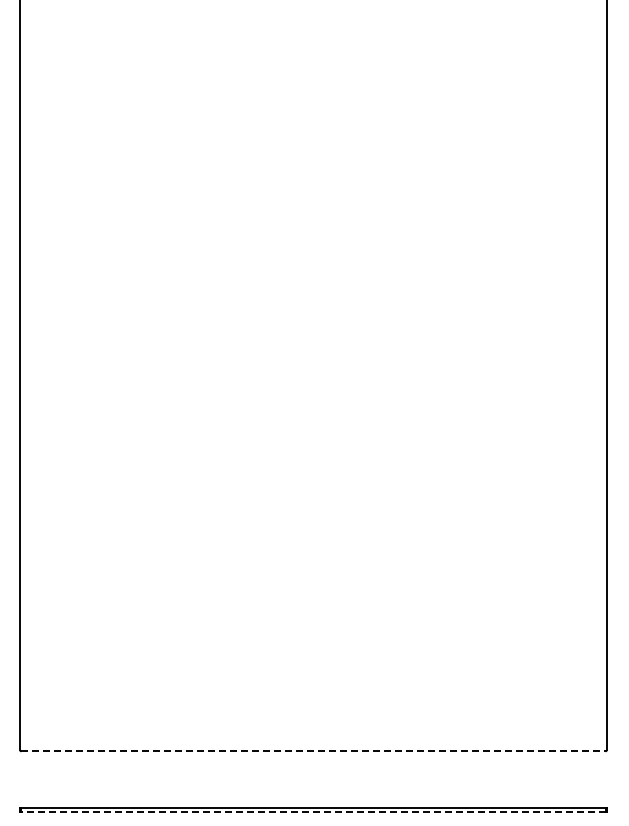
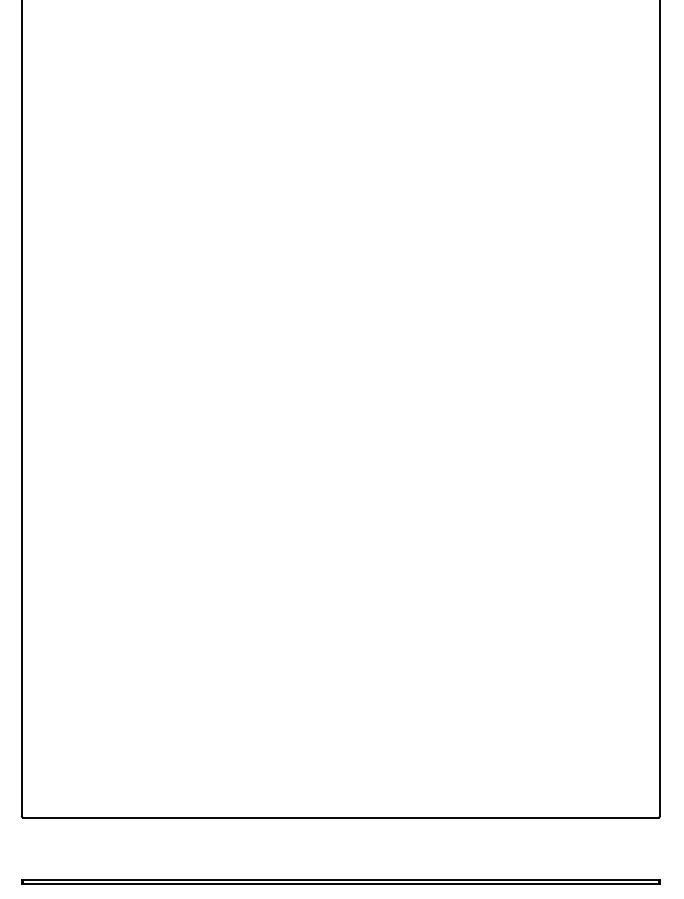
line: (313, 751) -> (340, 817), dashed -> solid
line: (312, 812) -> (339, 884), dashed -> solid

